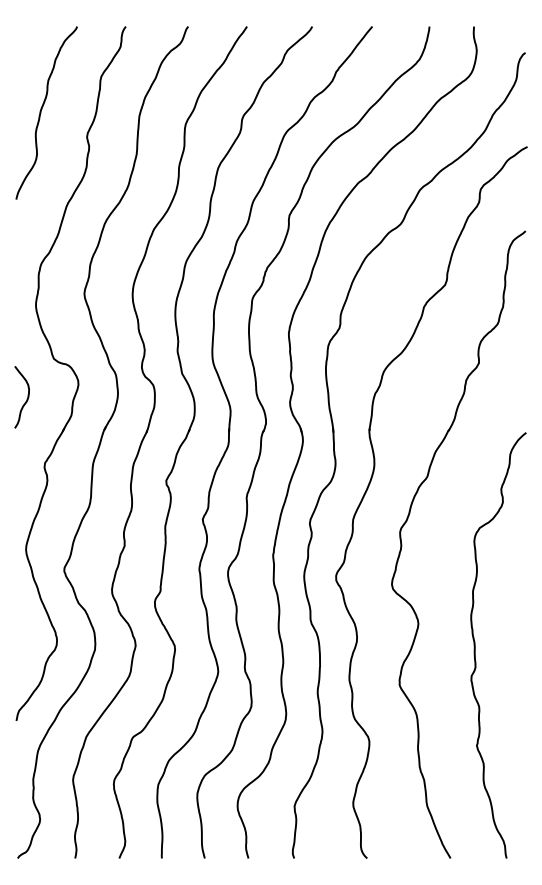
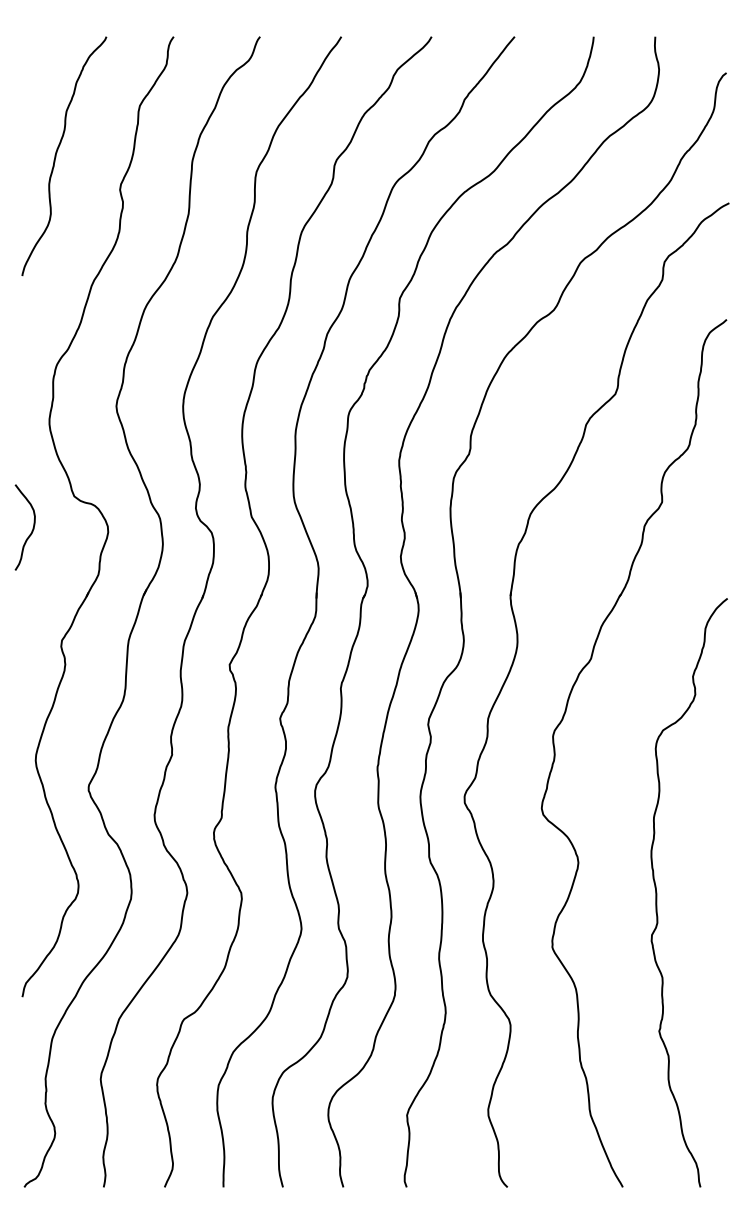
curve: (26, 399) -> (31, 530), moved

